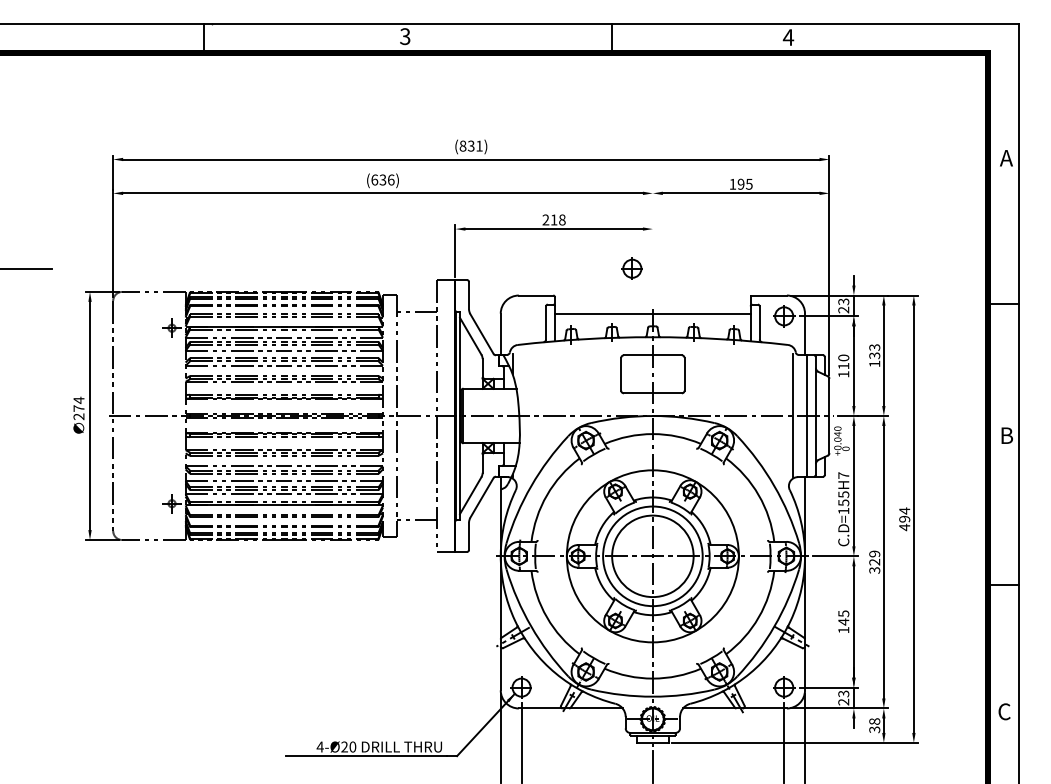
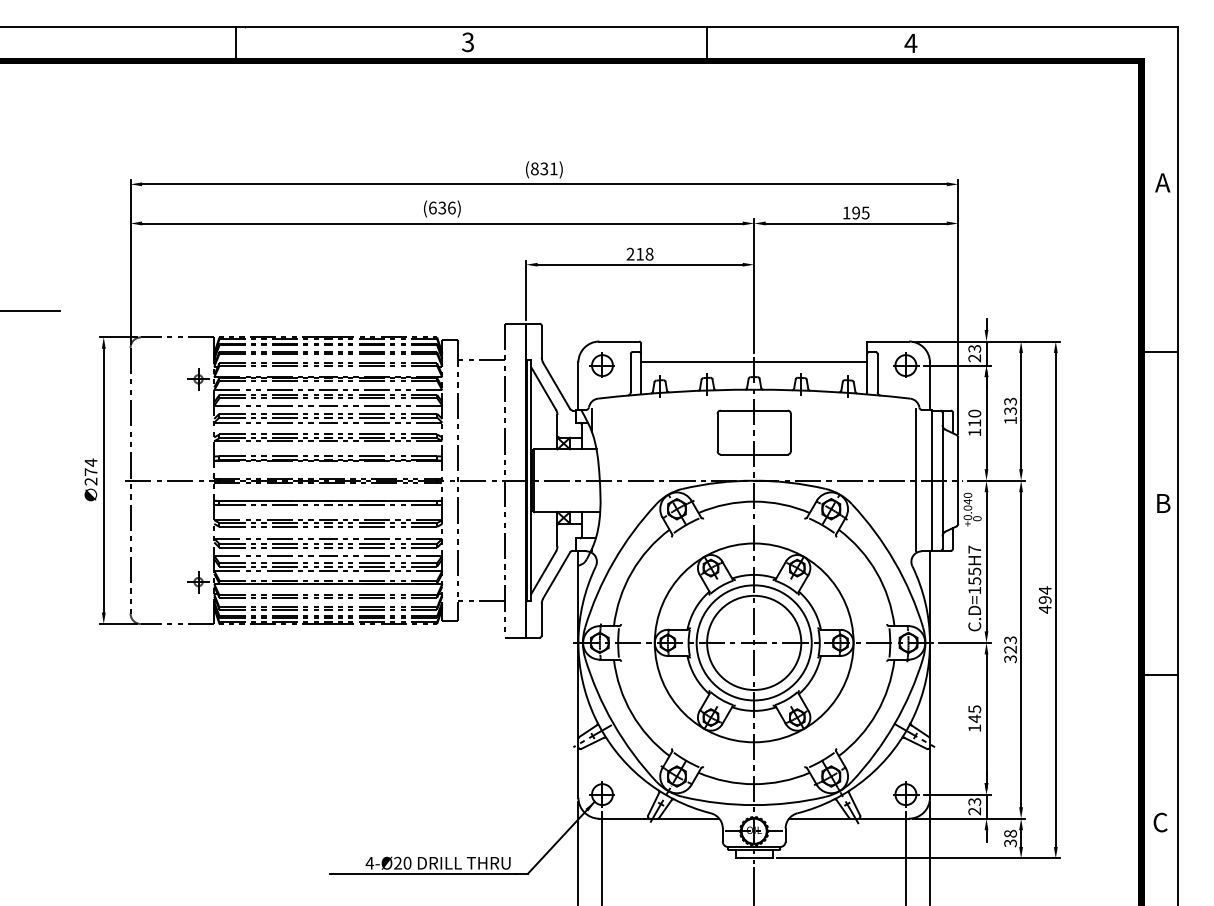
line: (653, 247) -> (754, 286), added
part: (631, 267) -> (601, 364), moved
text: (874, 554) -> (1010, 640), 329 -> 323

